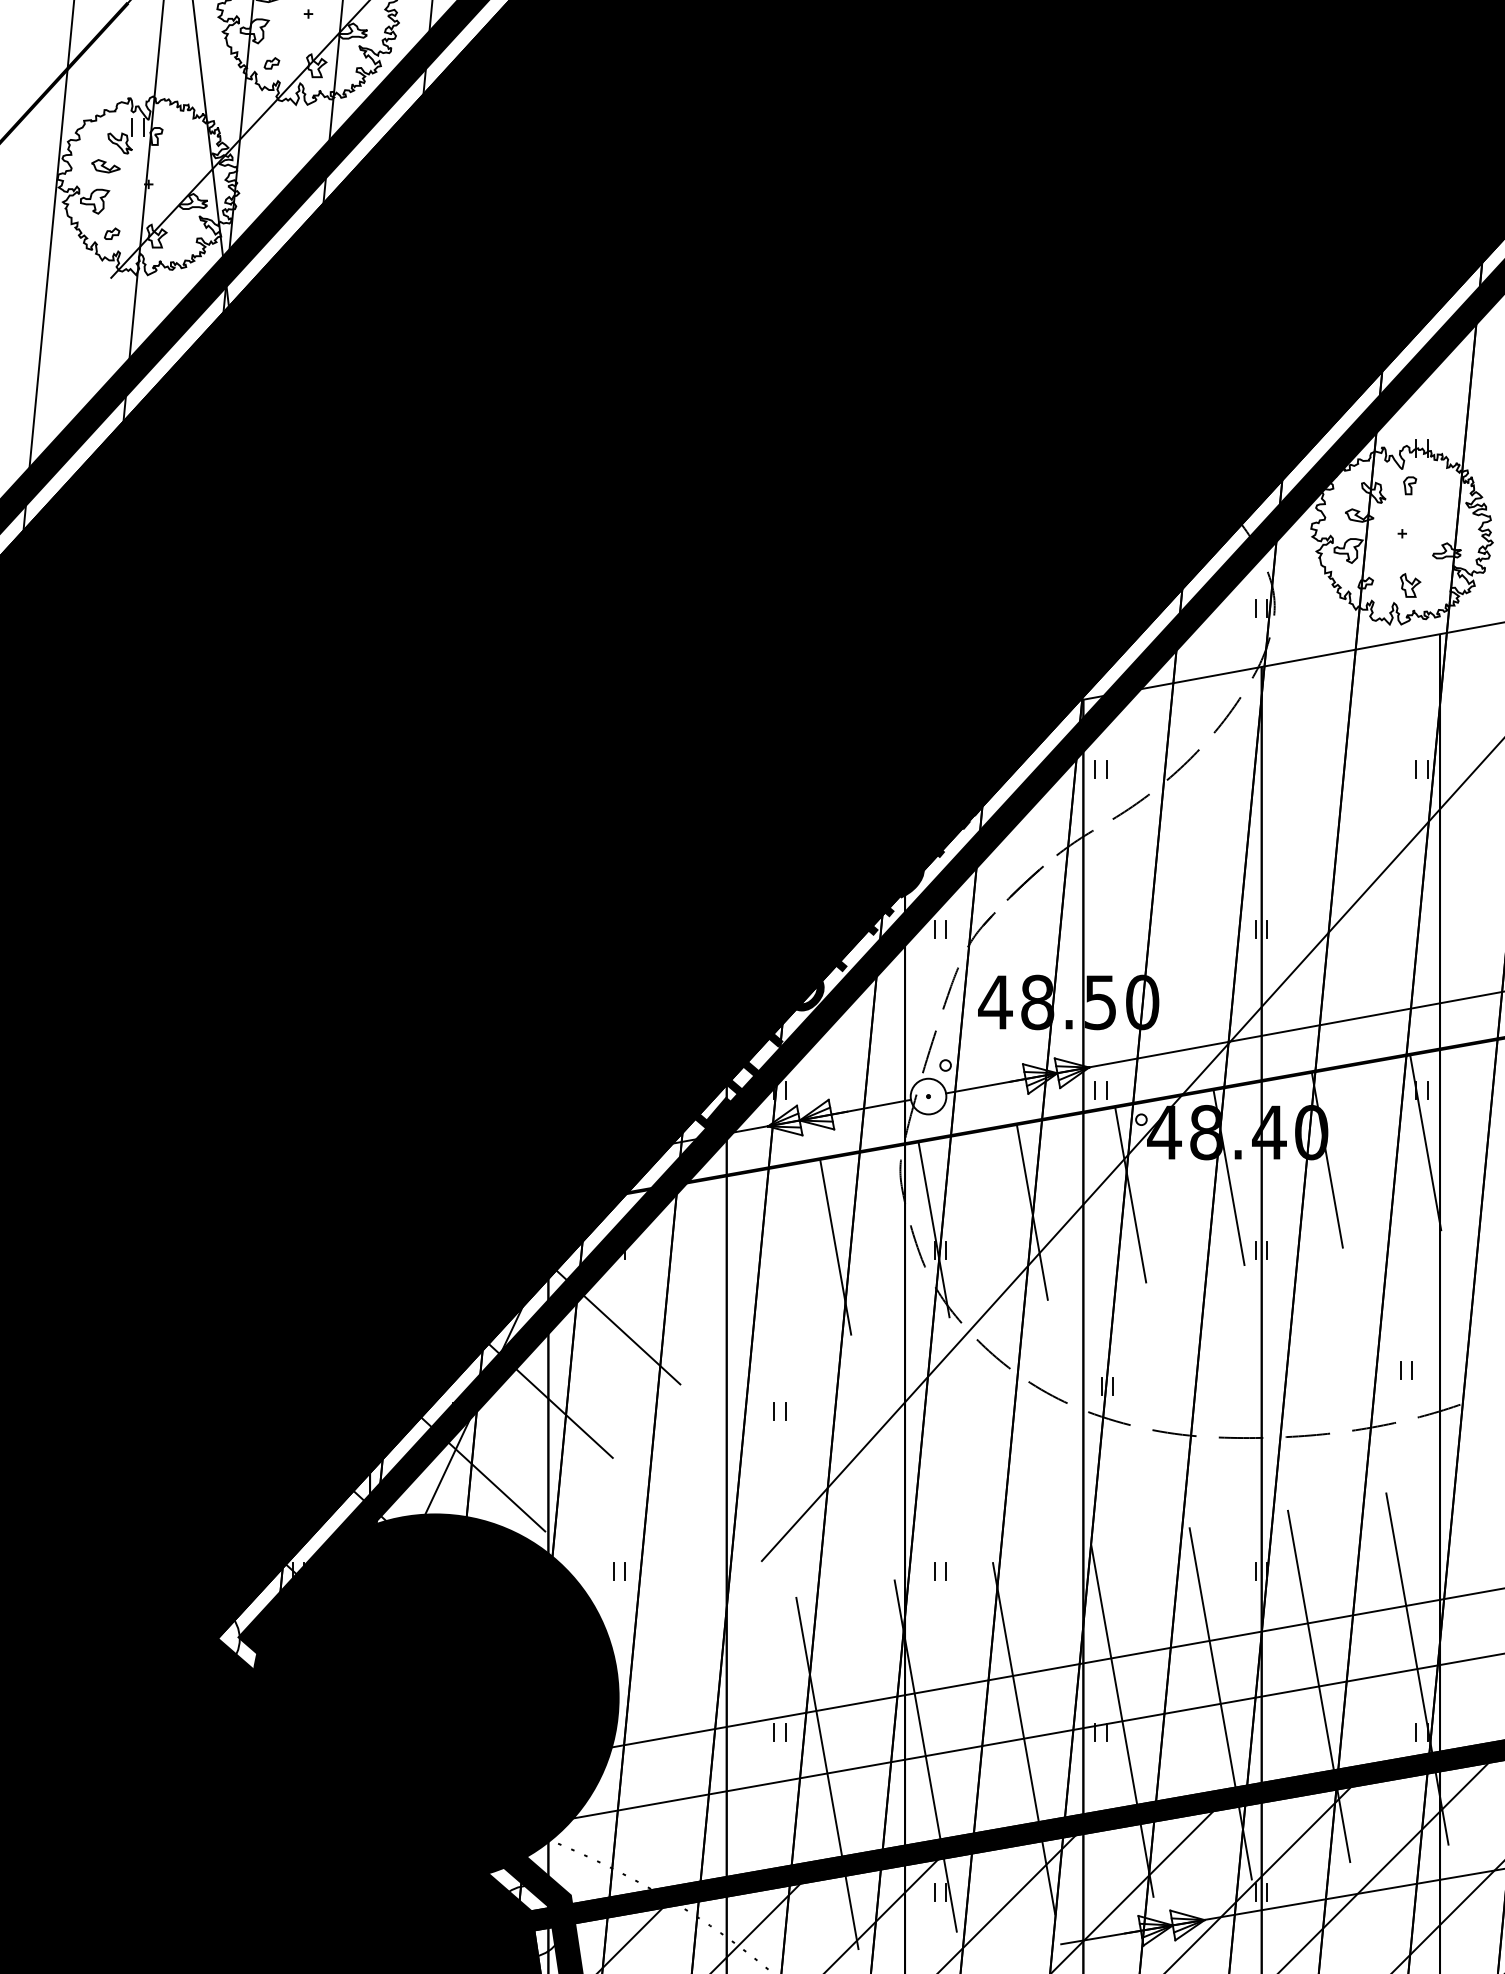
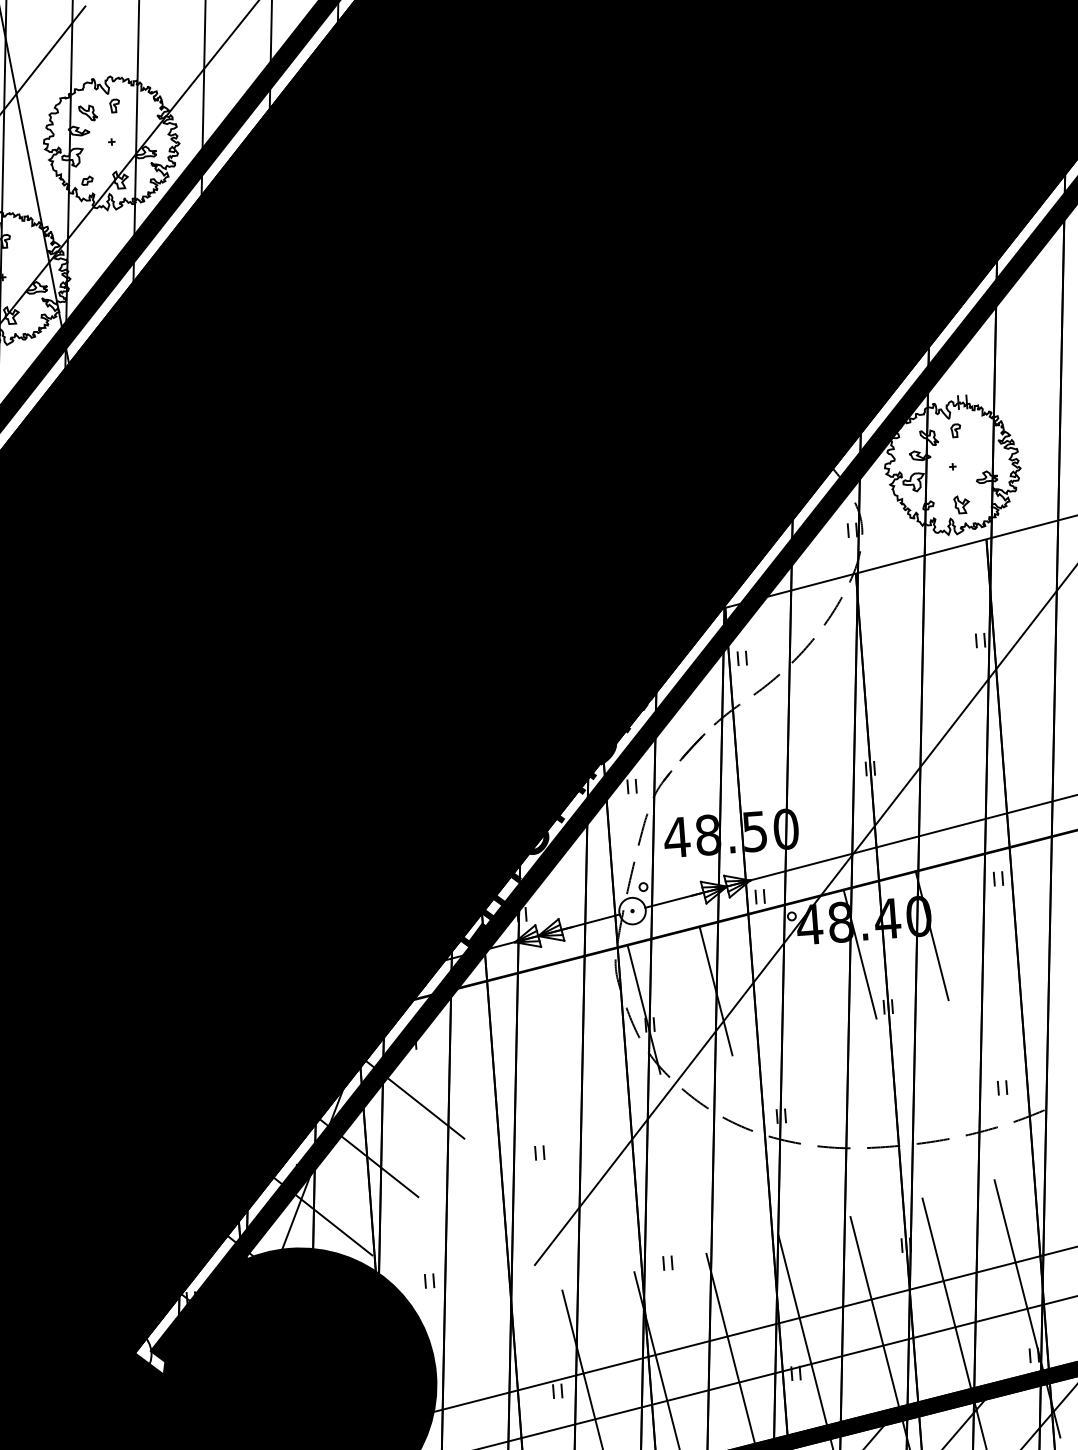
line: (1425, 1142) -> (1004, 917), removed
line: (1130, 1194) -> (787, 972), removed
line: (835, 1246) -> (571, 1027), removed

